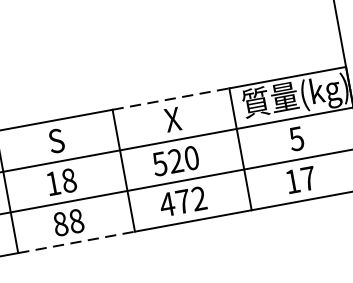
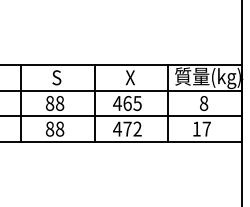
line: (171, 99) -> (131, 65), dashed -> solid
text: (295, 139) -> (203, 103), 5 -> 8
text: (175, 161) -> (127, 103), 520 -> 465
text: (52, 183) -> (49, 103), 18 -> 88
line: (76, 243) -> (57, 142), dashed -> solid

